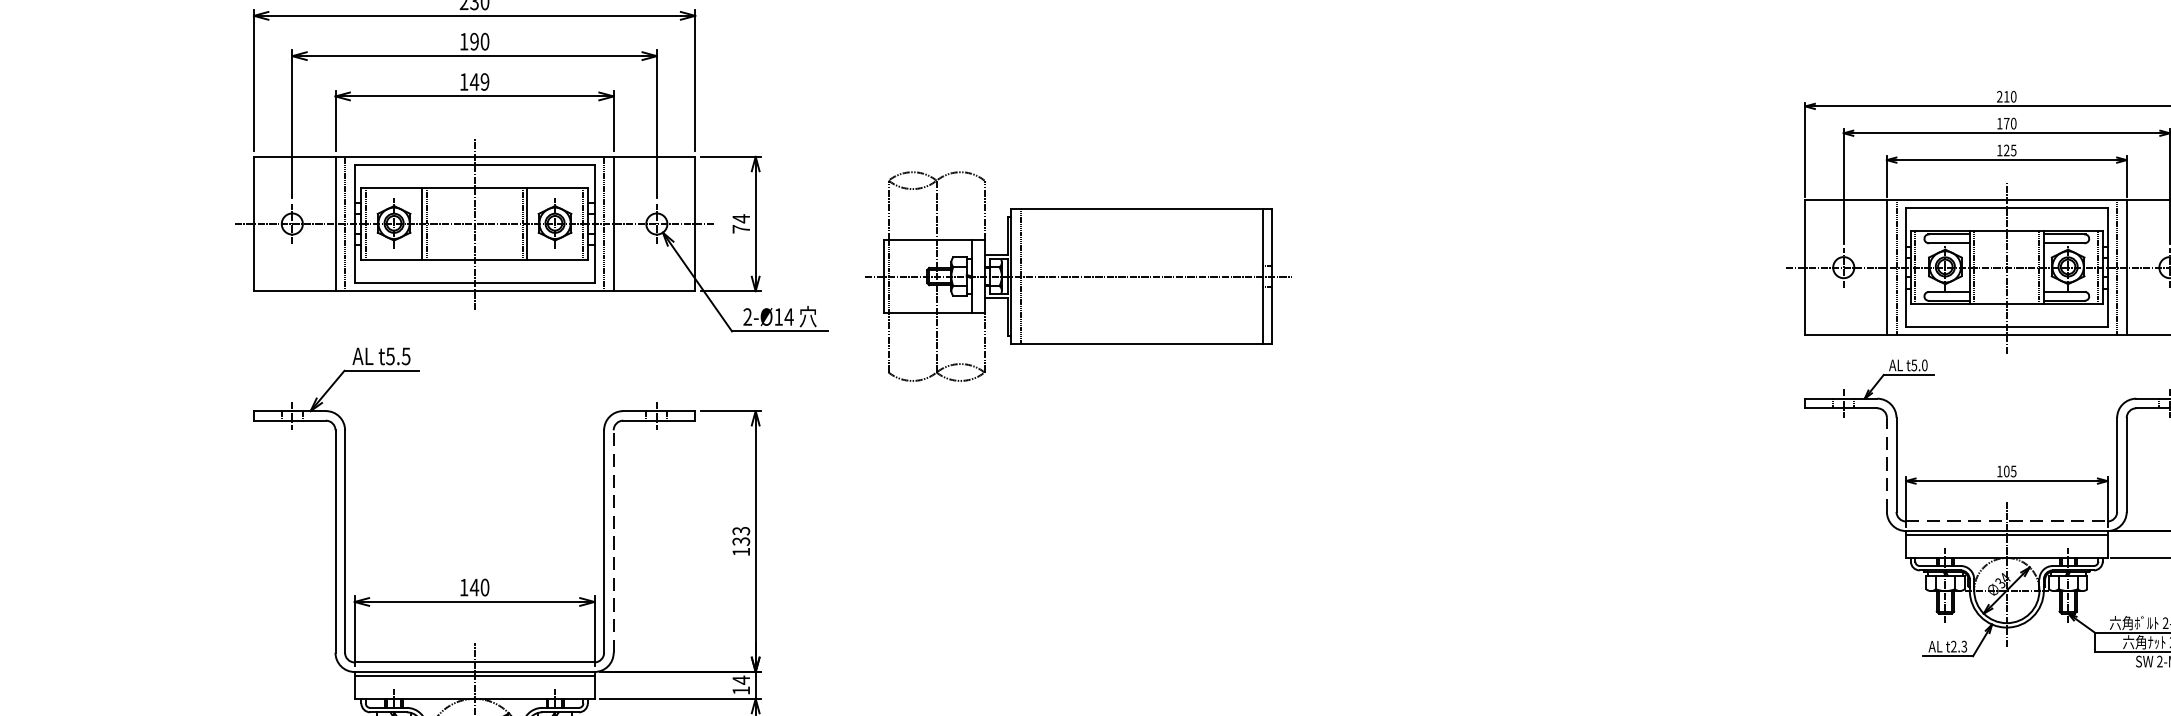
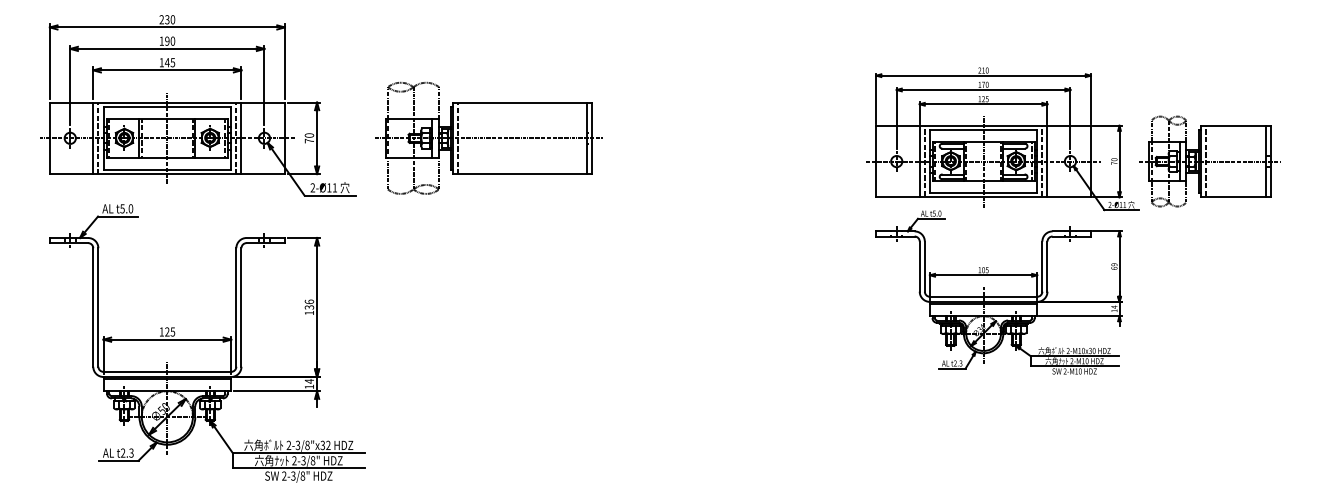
text: (484, 81) -> (172, 62), 149 -> 145
text: (741, 218) -> (309, 135), 74 -> 70
part: (1077, 275) -> (488, 137), moved
text: (788, 316) -> (334, 187), 2-Ø14 -> 2-Ø11
text: (405, 355) -> (130, 208), t5.5 -> t5.0
line: (1886, 464) -> (919, 266), dashed -> solid
line: (2006, 520) -> (983, 296), dashed -> solid
text: (741, 530) -> (309, 301), 133 -> 136
line: (613, 539) -> (241, 306), dashed -> solid
text: (478, 586) -> (169, 331), 140 -> 125

